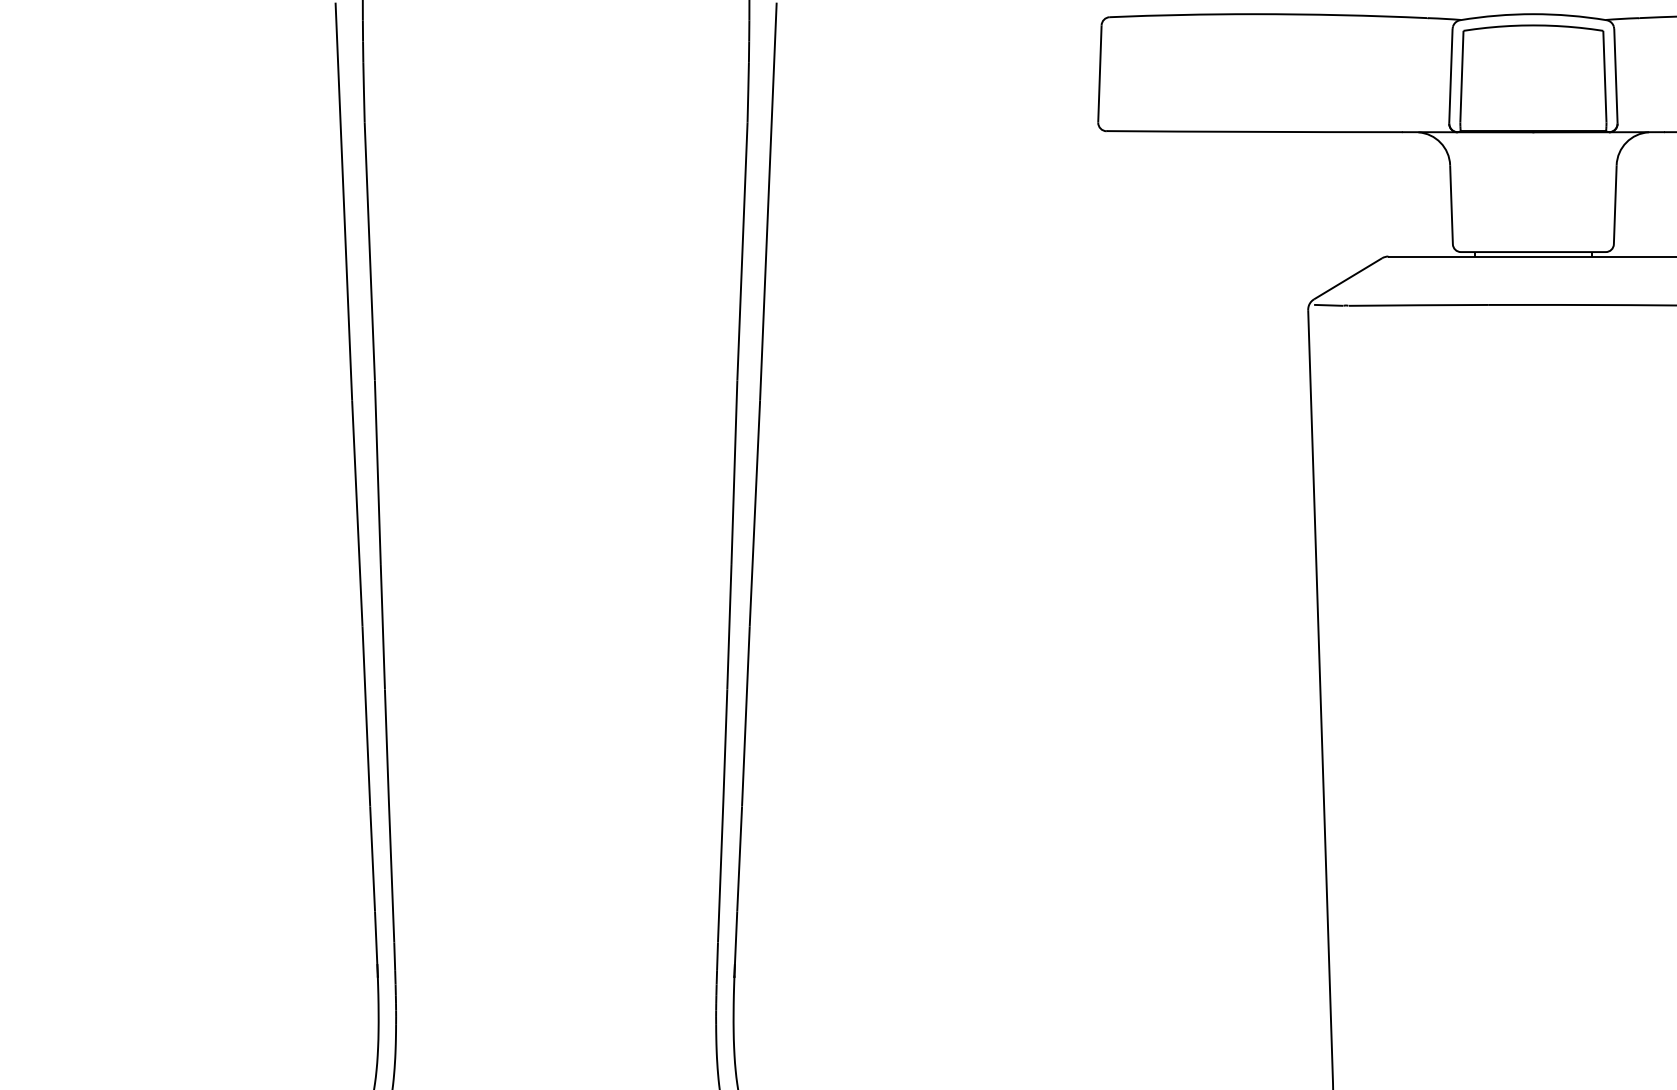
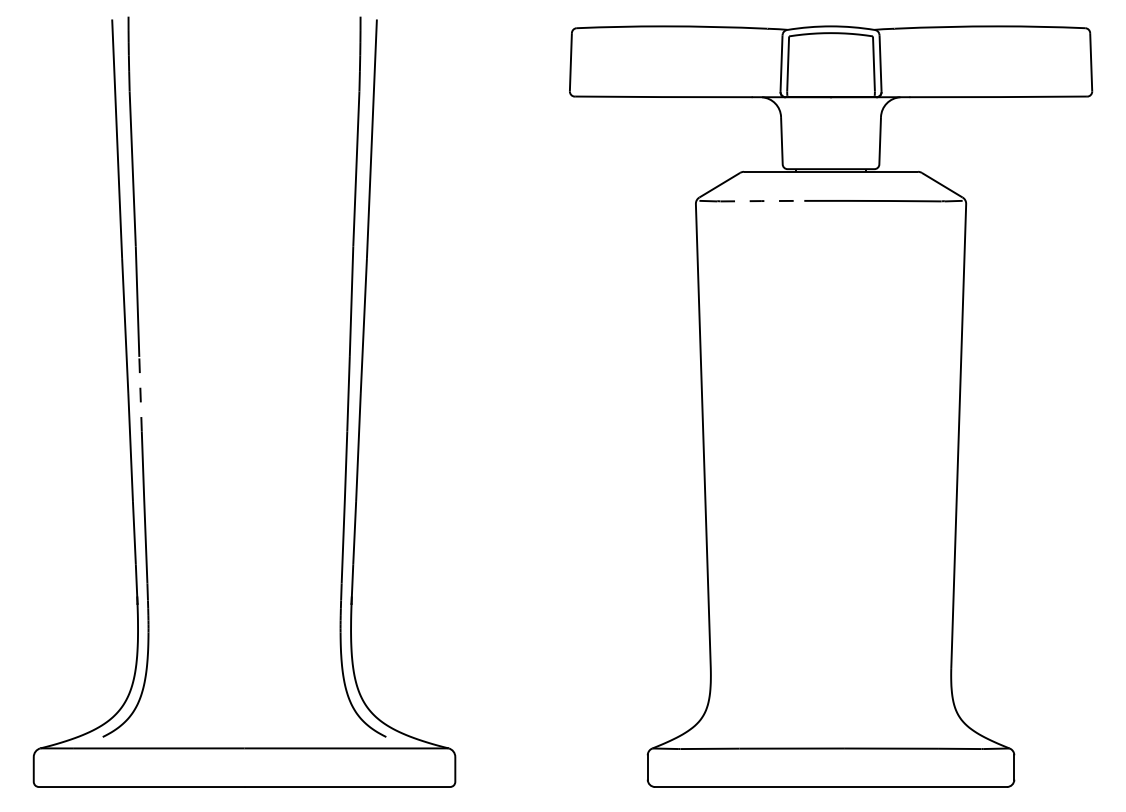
line: (1417, 305) -> (761, 201), solid -> dashed
line: (382, 625) -> (140, 393), solid -> dashed

